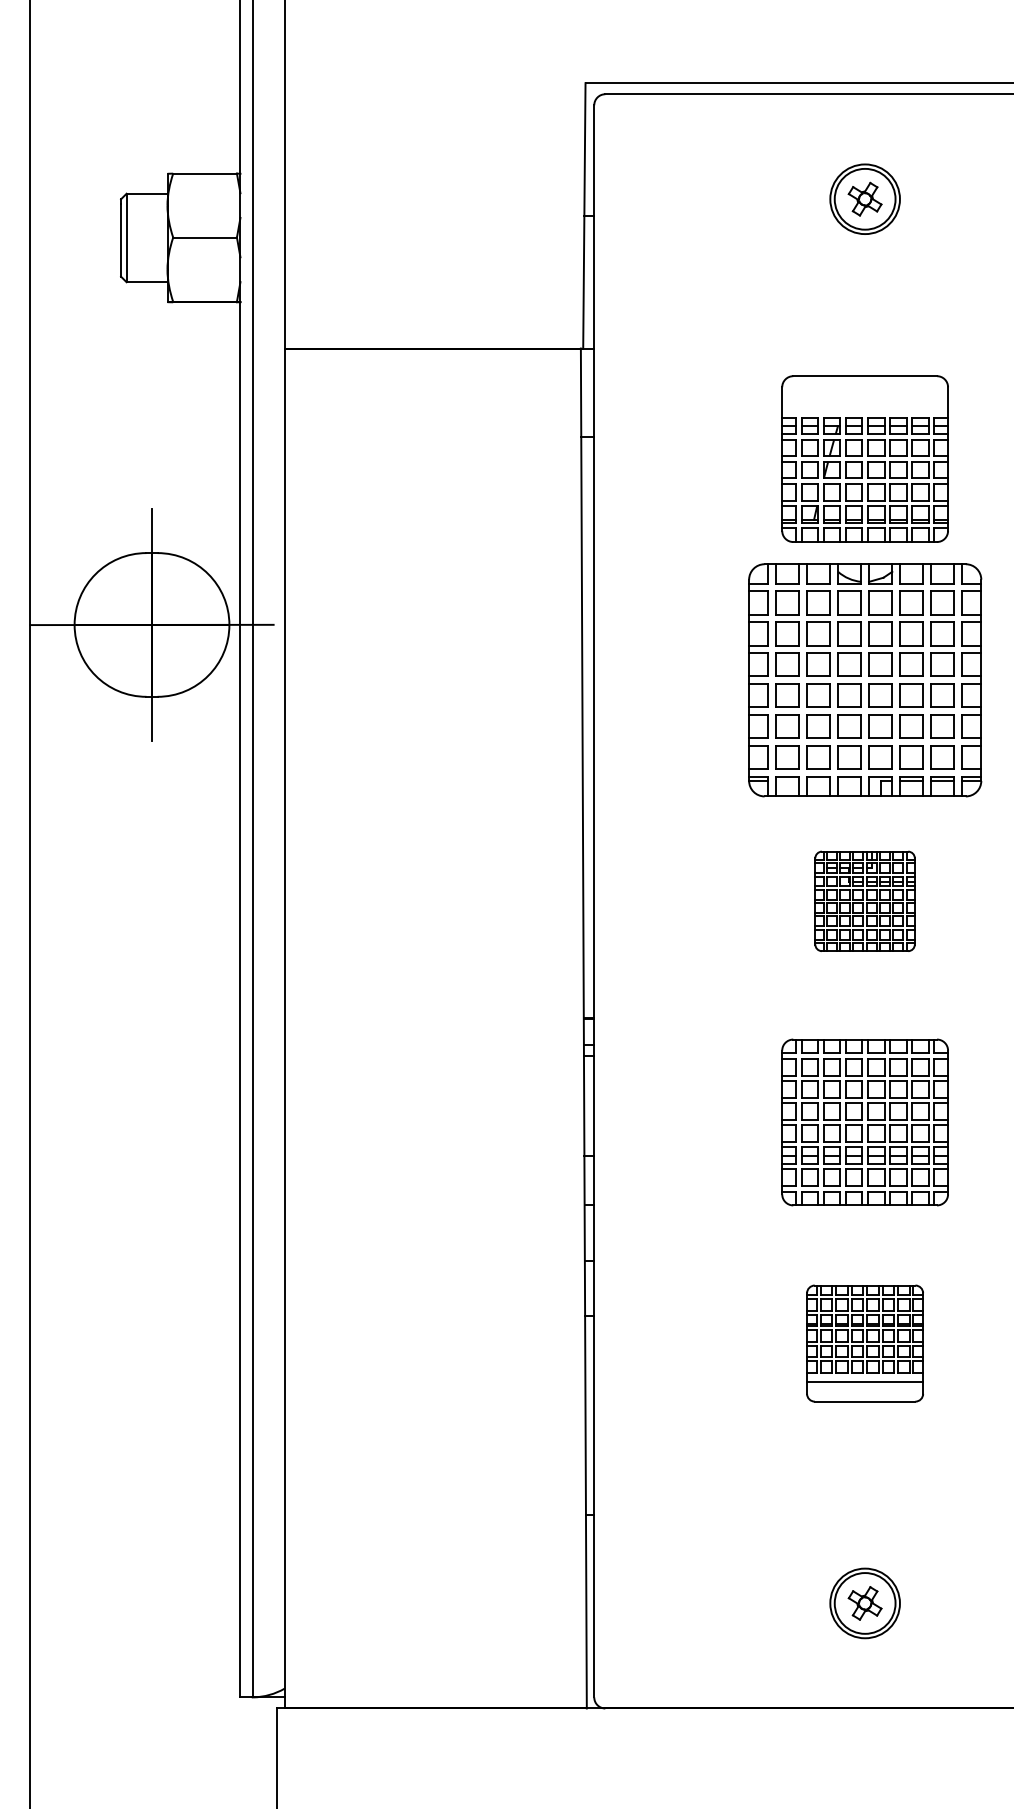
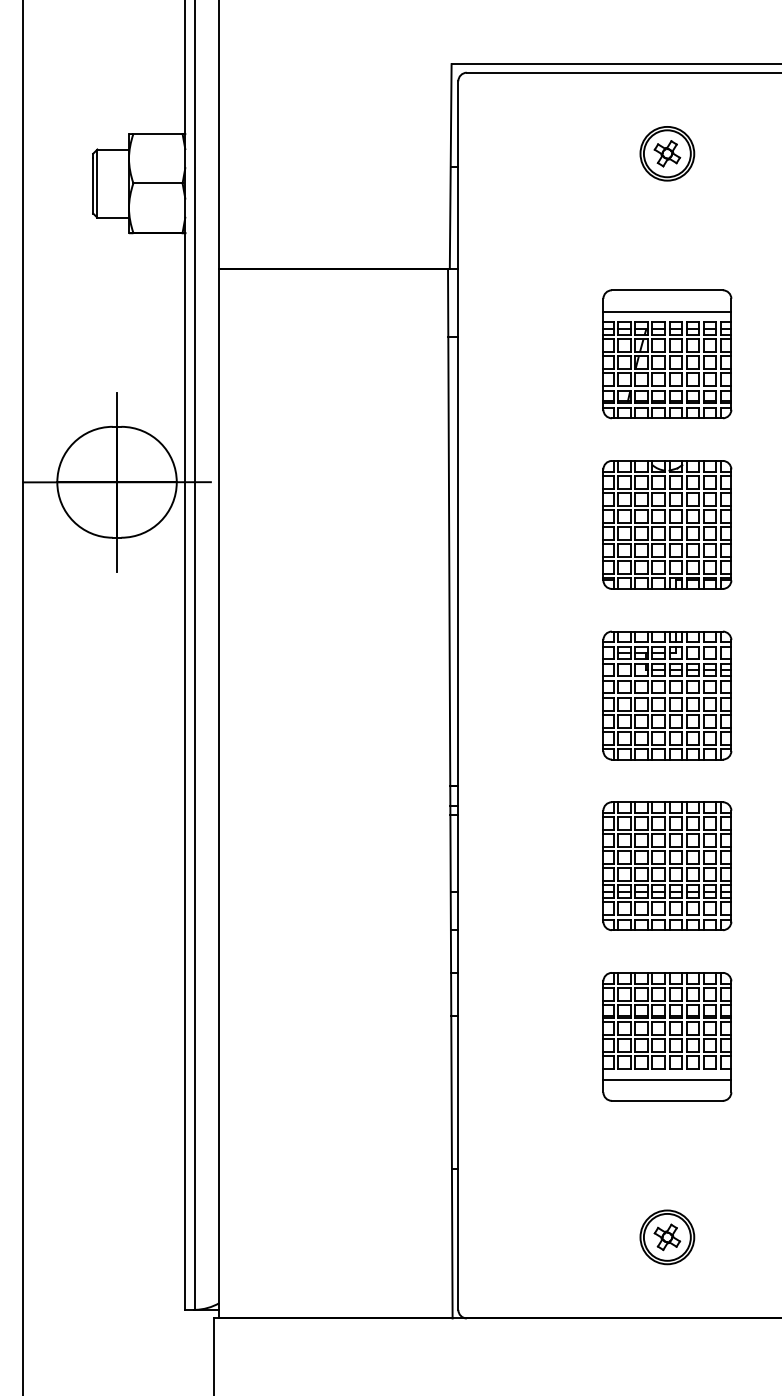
line: (865, 403) -> (667, 311), added
part: (864, 679) -> (666, 524), size x0.71
part: (864, 901) -> (666, 695), size x1.67
part: (864, 1343) -> (666, 1036), size x1.43

